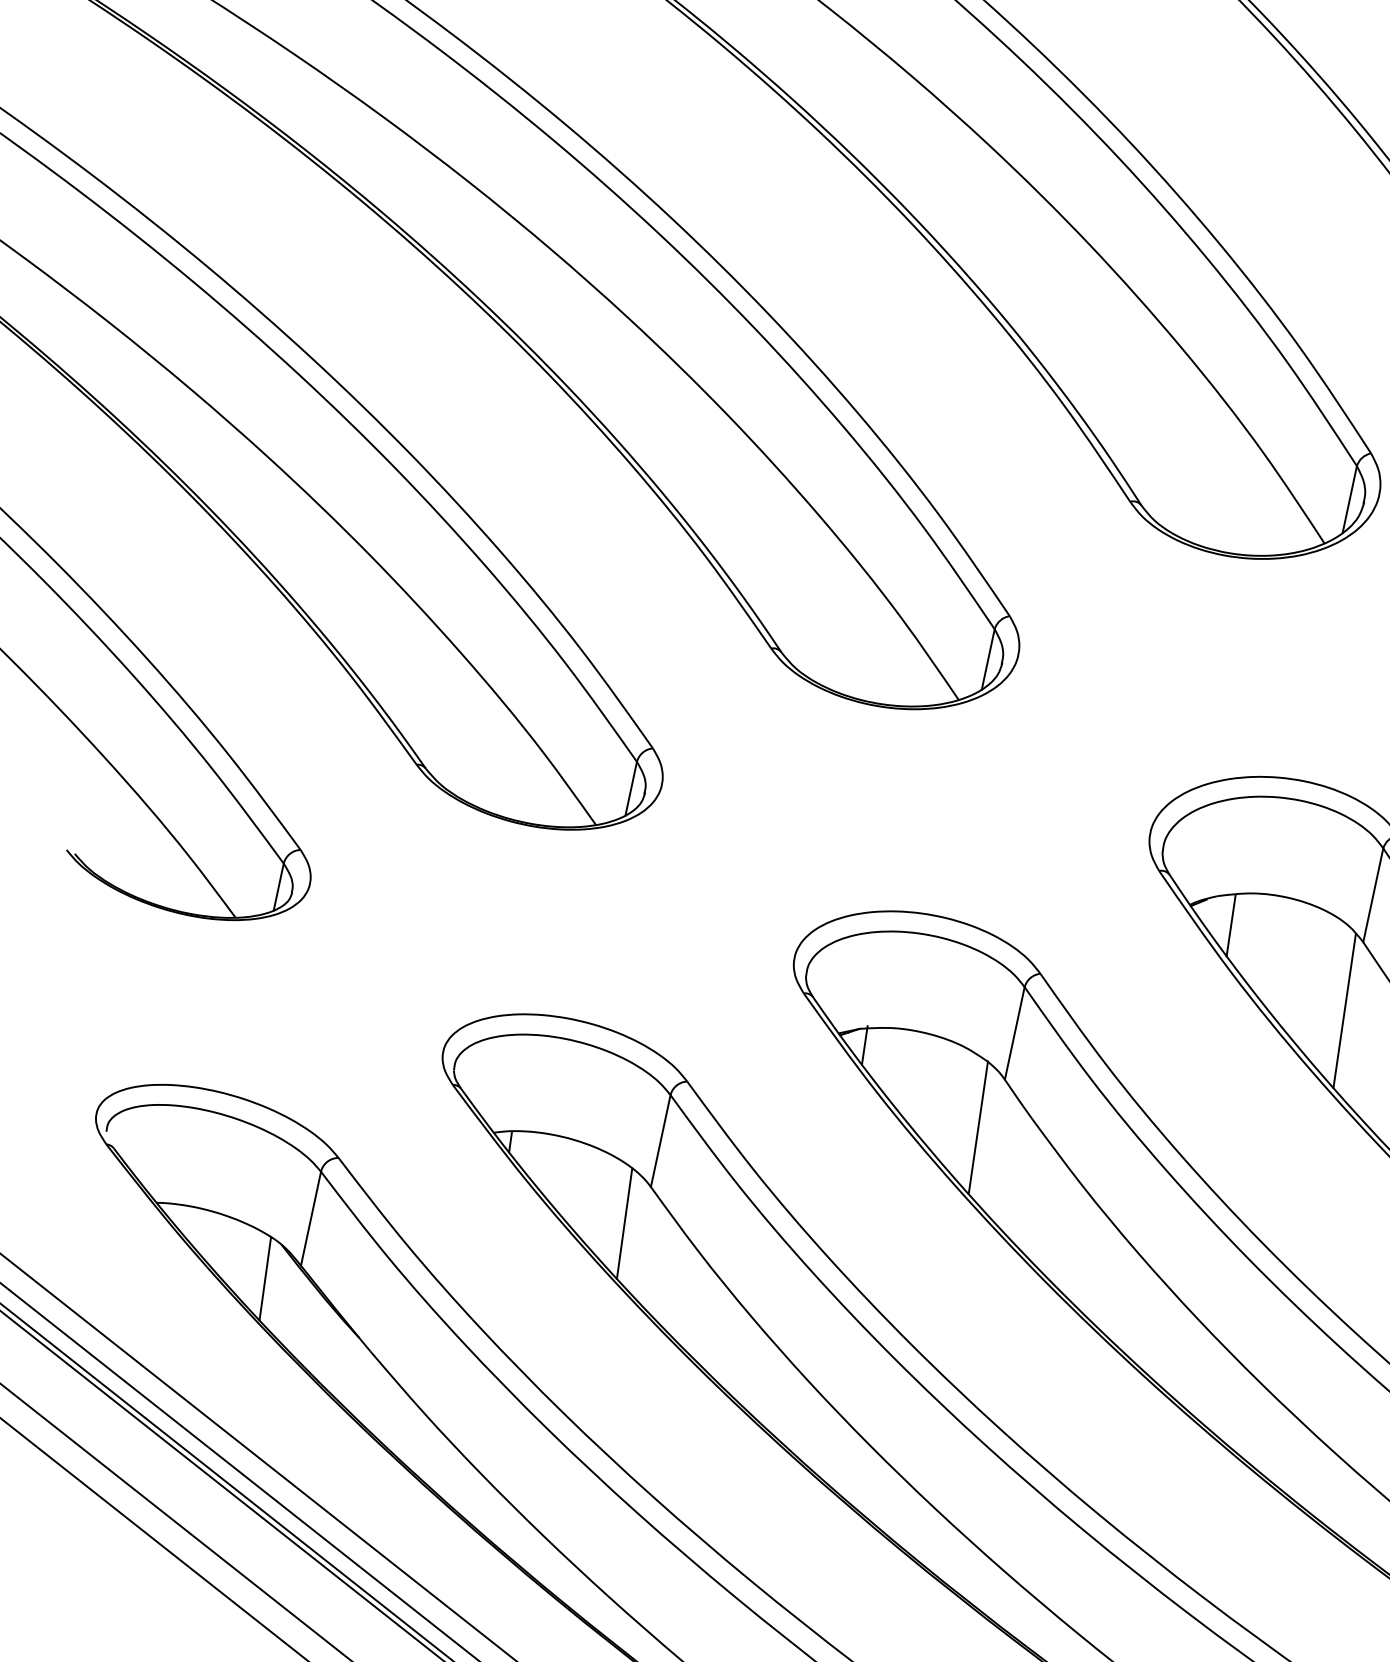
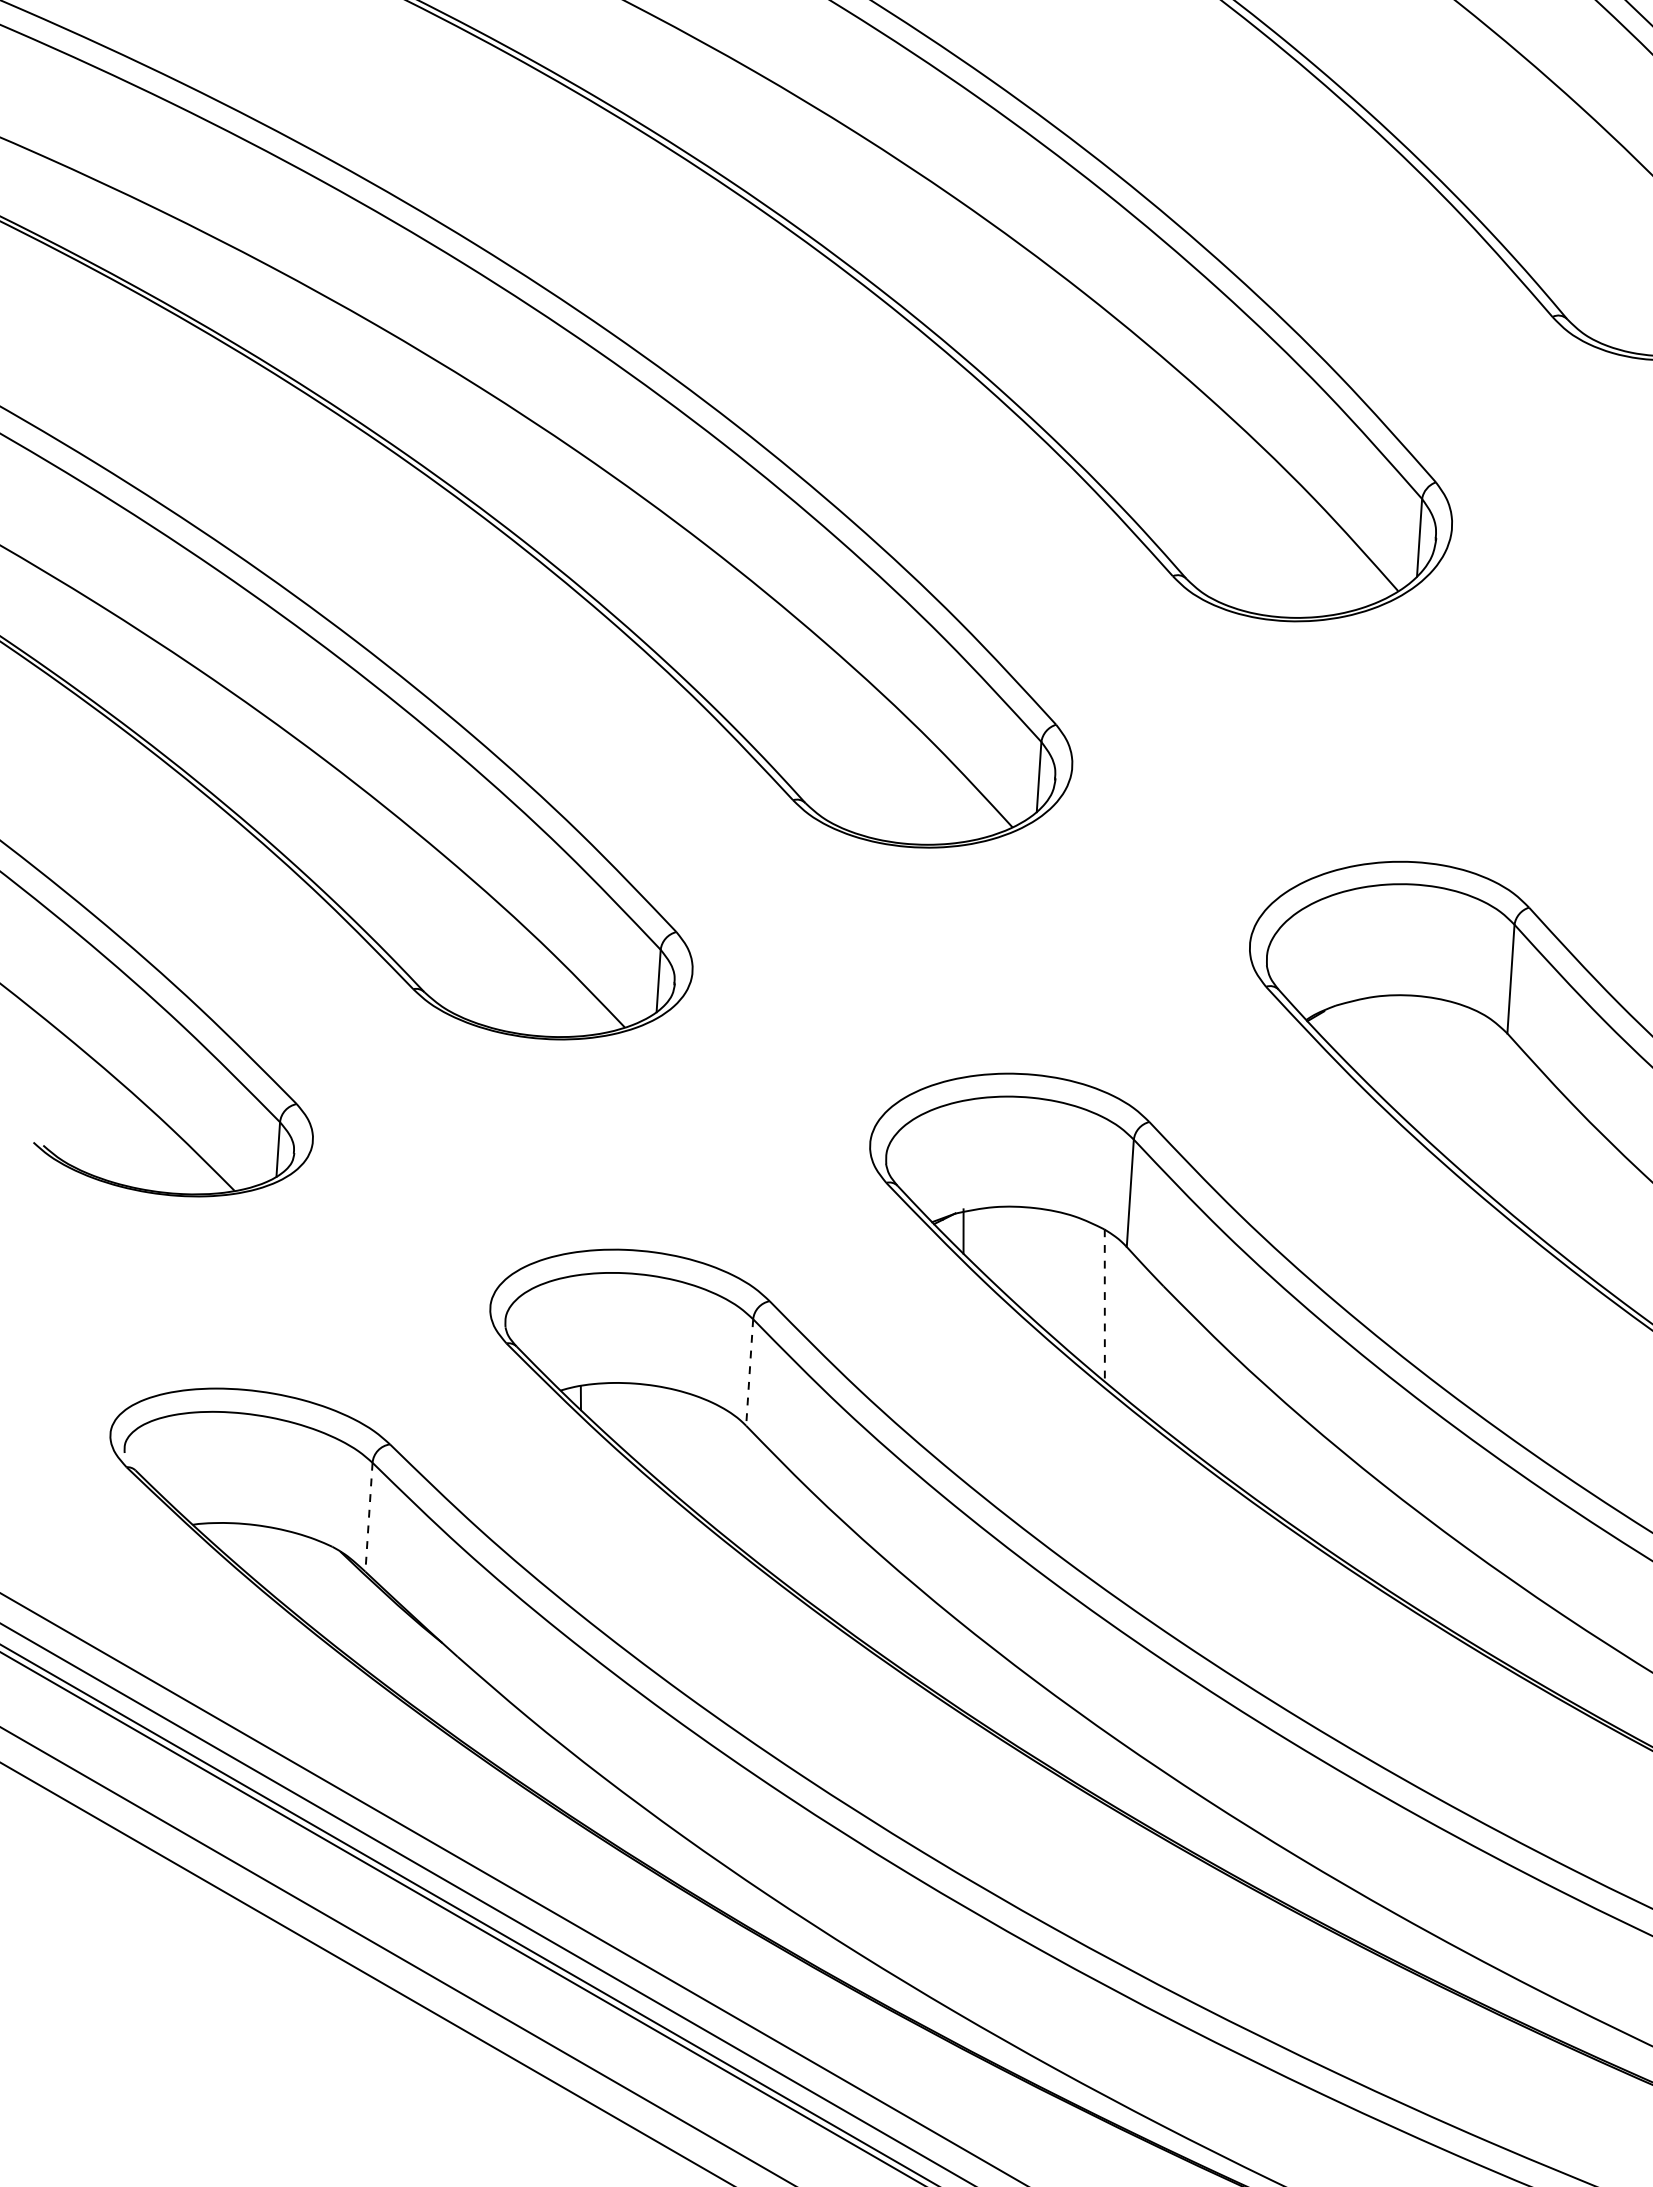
line: (1230, 925) -> (1355, 1036), removed
line: (1344, 1010) -> (1497, 1113), removed
line: (978, 1127) -> (1104, 1305), solid -> dashed
line: (660, 1141) -> (749, 1373), solid -> dashed
line: (311, 1218) -> (369, 1517), solid -> dashed
line: (624, 1222) -> (722, 1470), removed
line: (265, 1278) -> (327, 1592), removed

